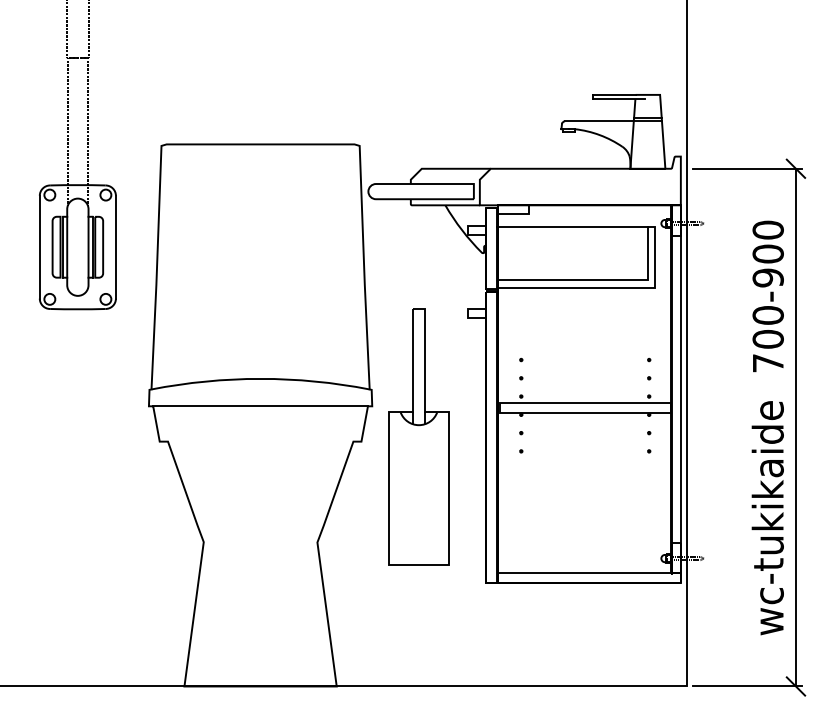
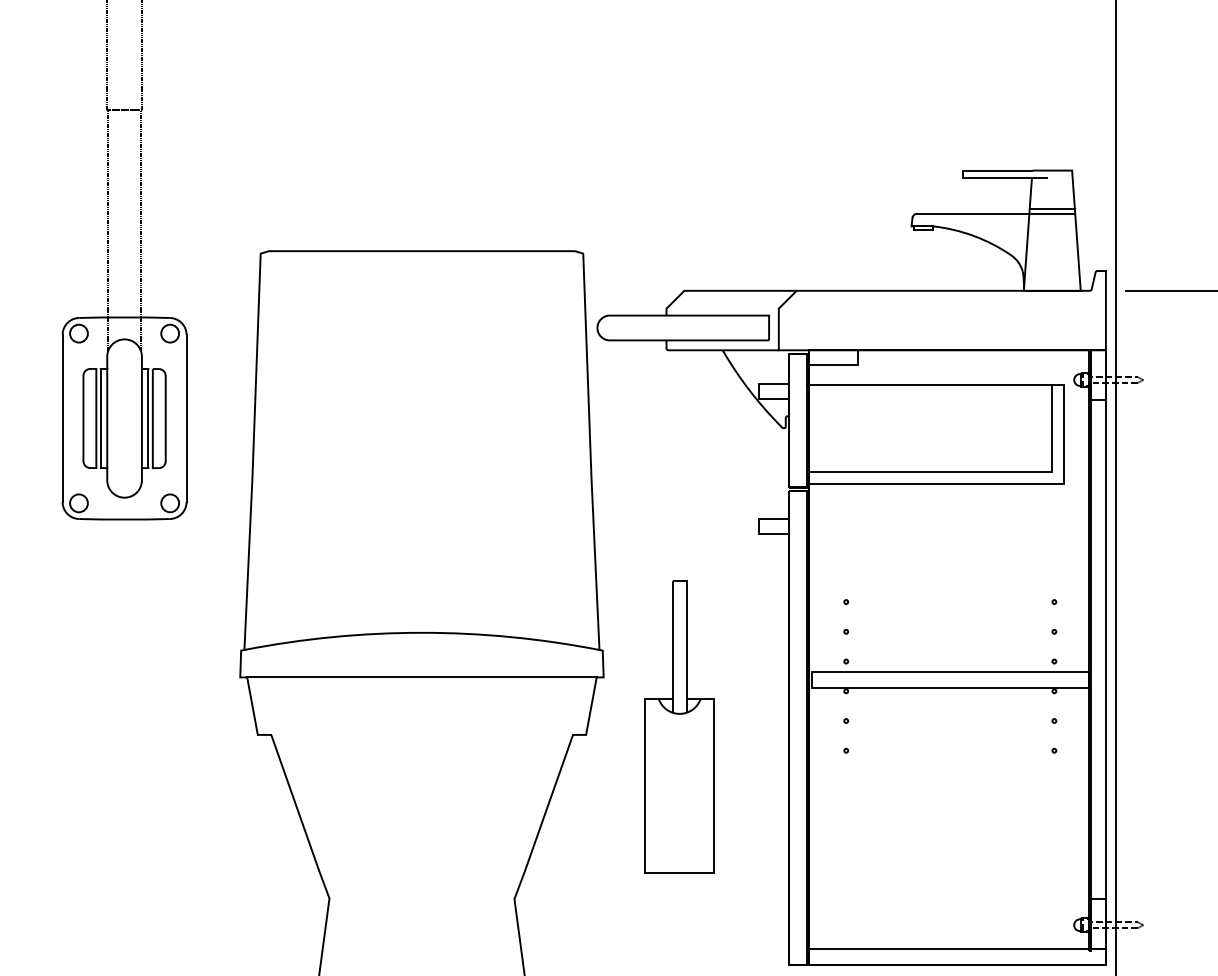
part: (418, 436) -> (678, 726), size x0.7

